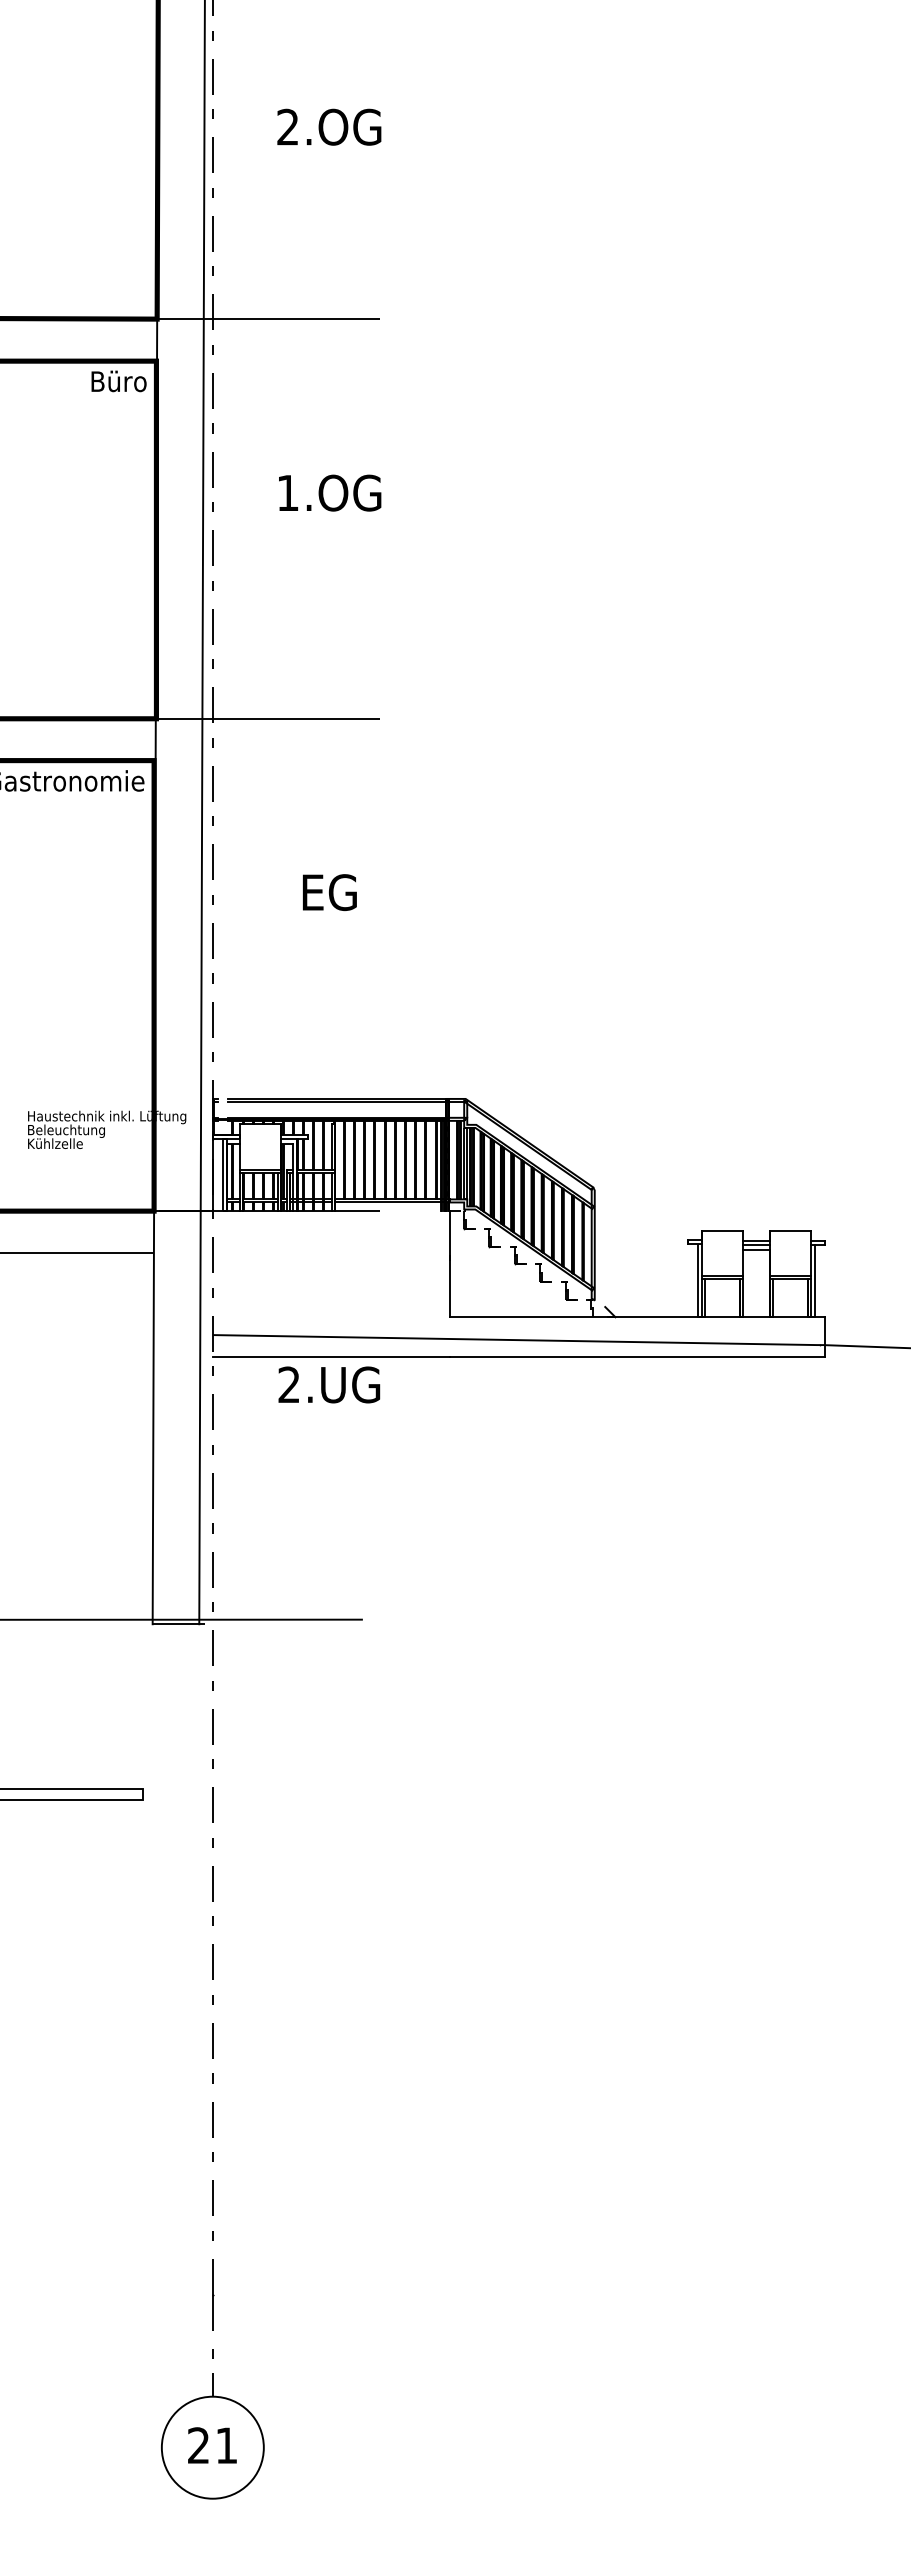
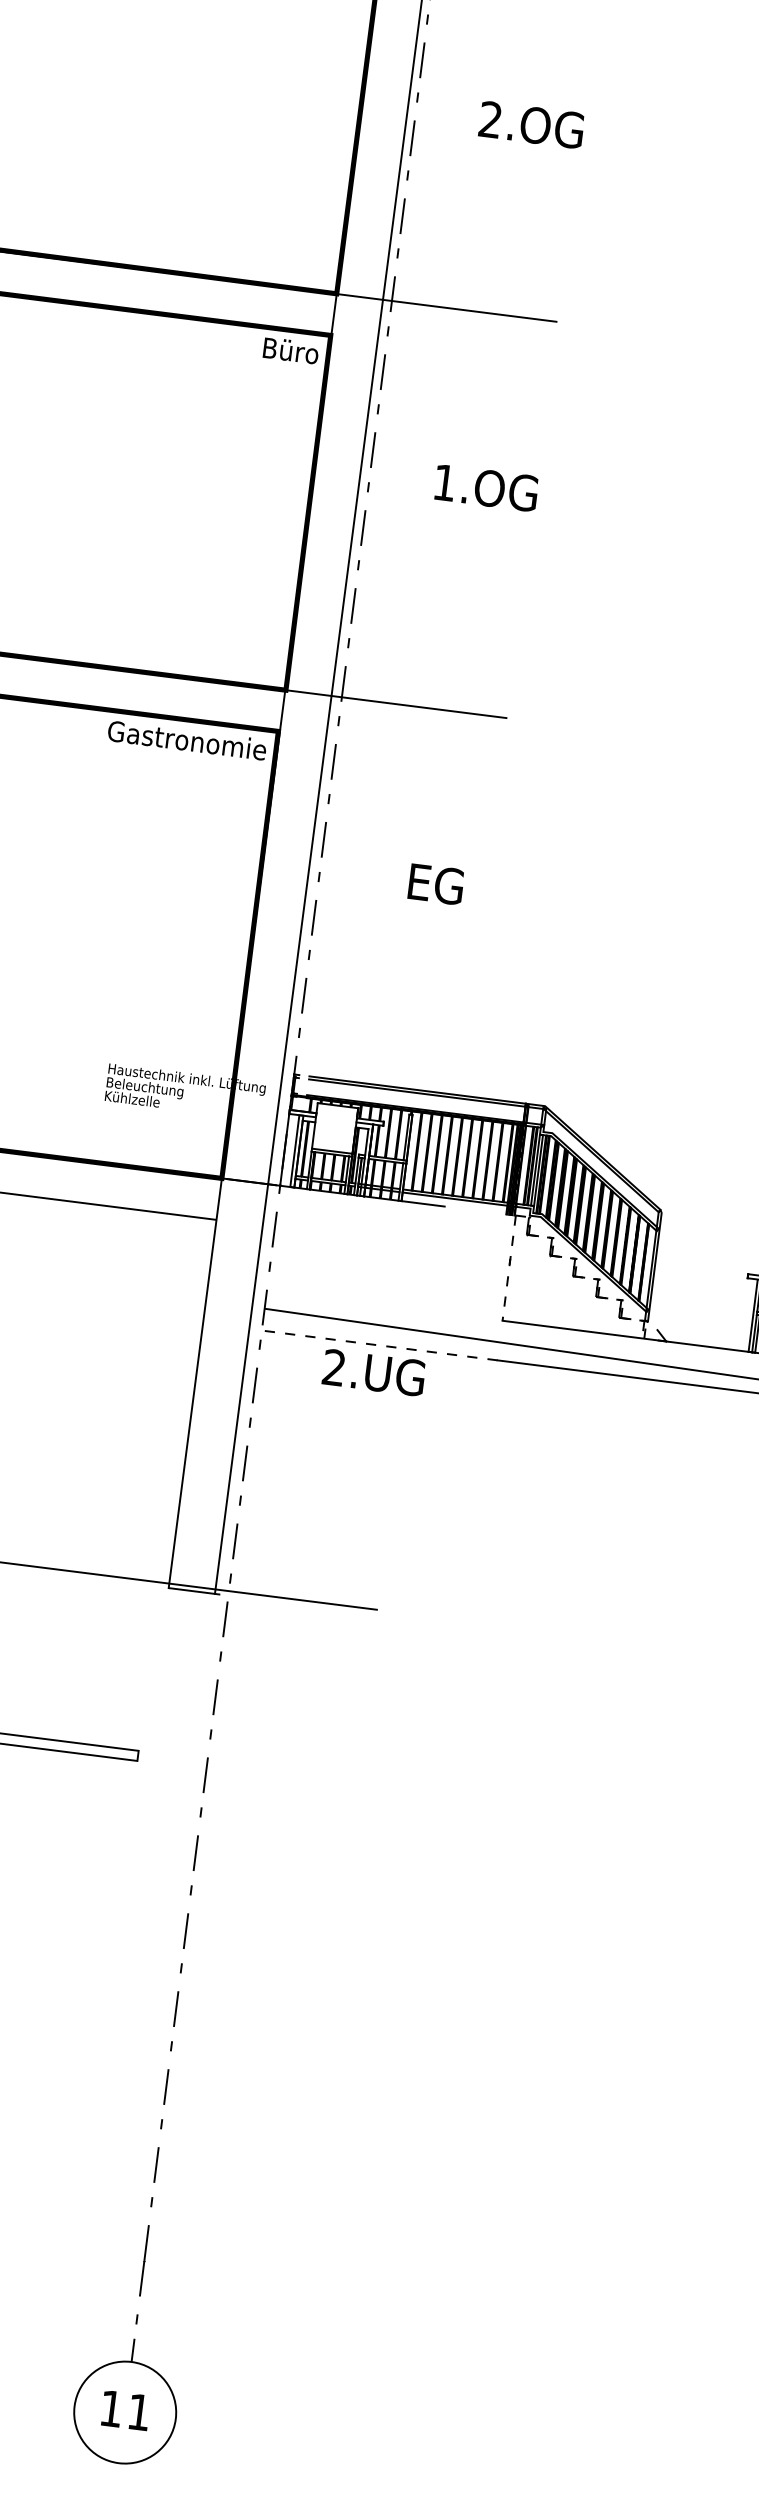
line: (450, 1264) -> (509, 1268), solid -> dashed
line: (331, 1357) -> (379, 1345), solid -> dashed
text: (198, 2445) -> (111, 2408), 21 -> 11

